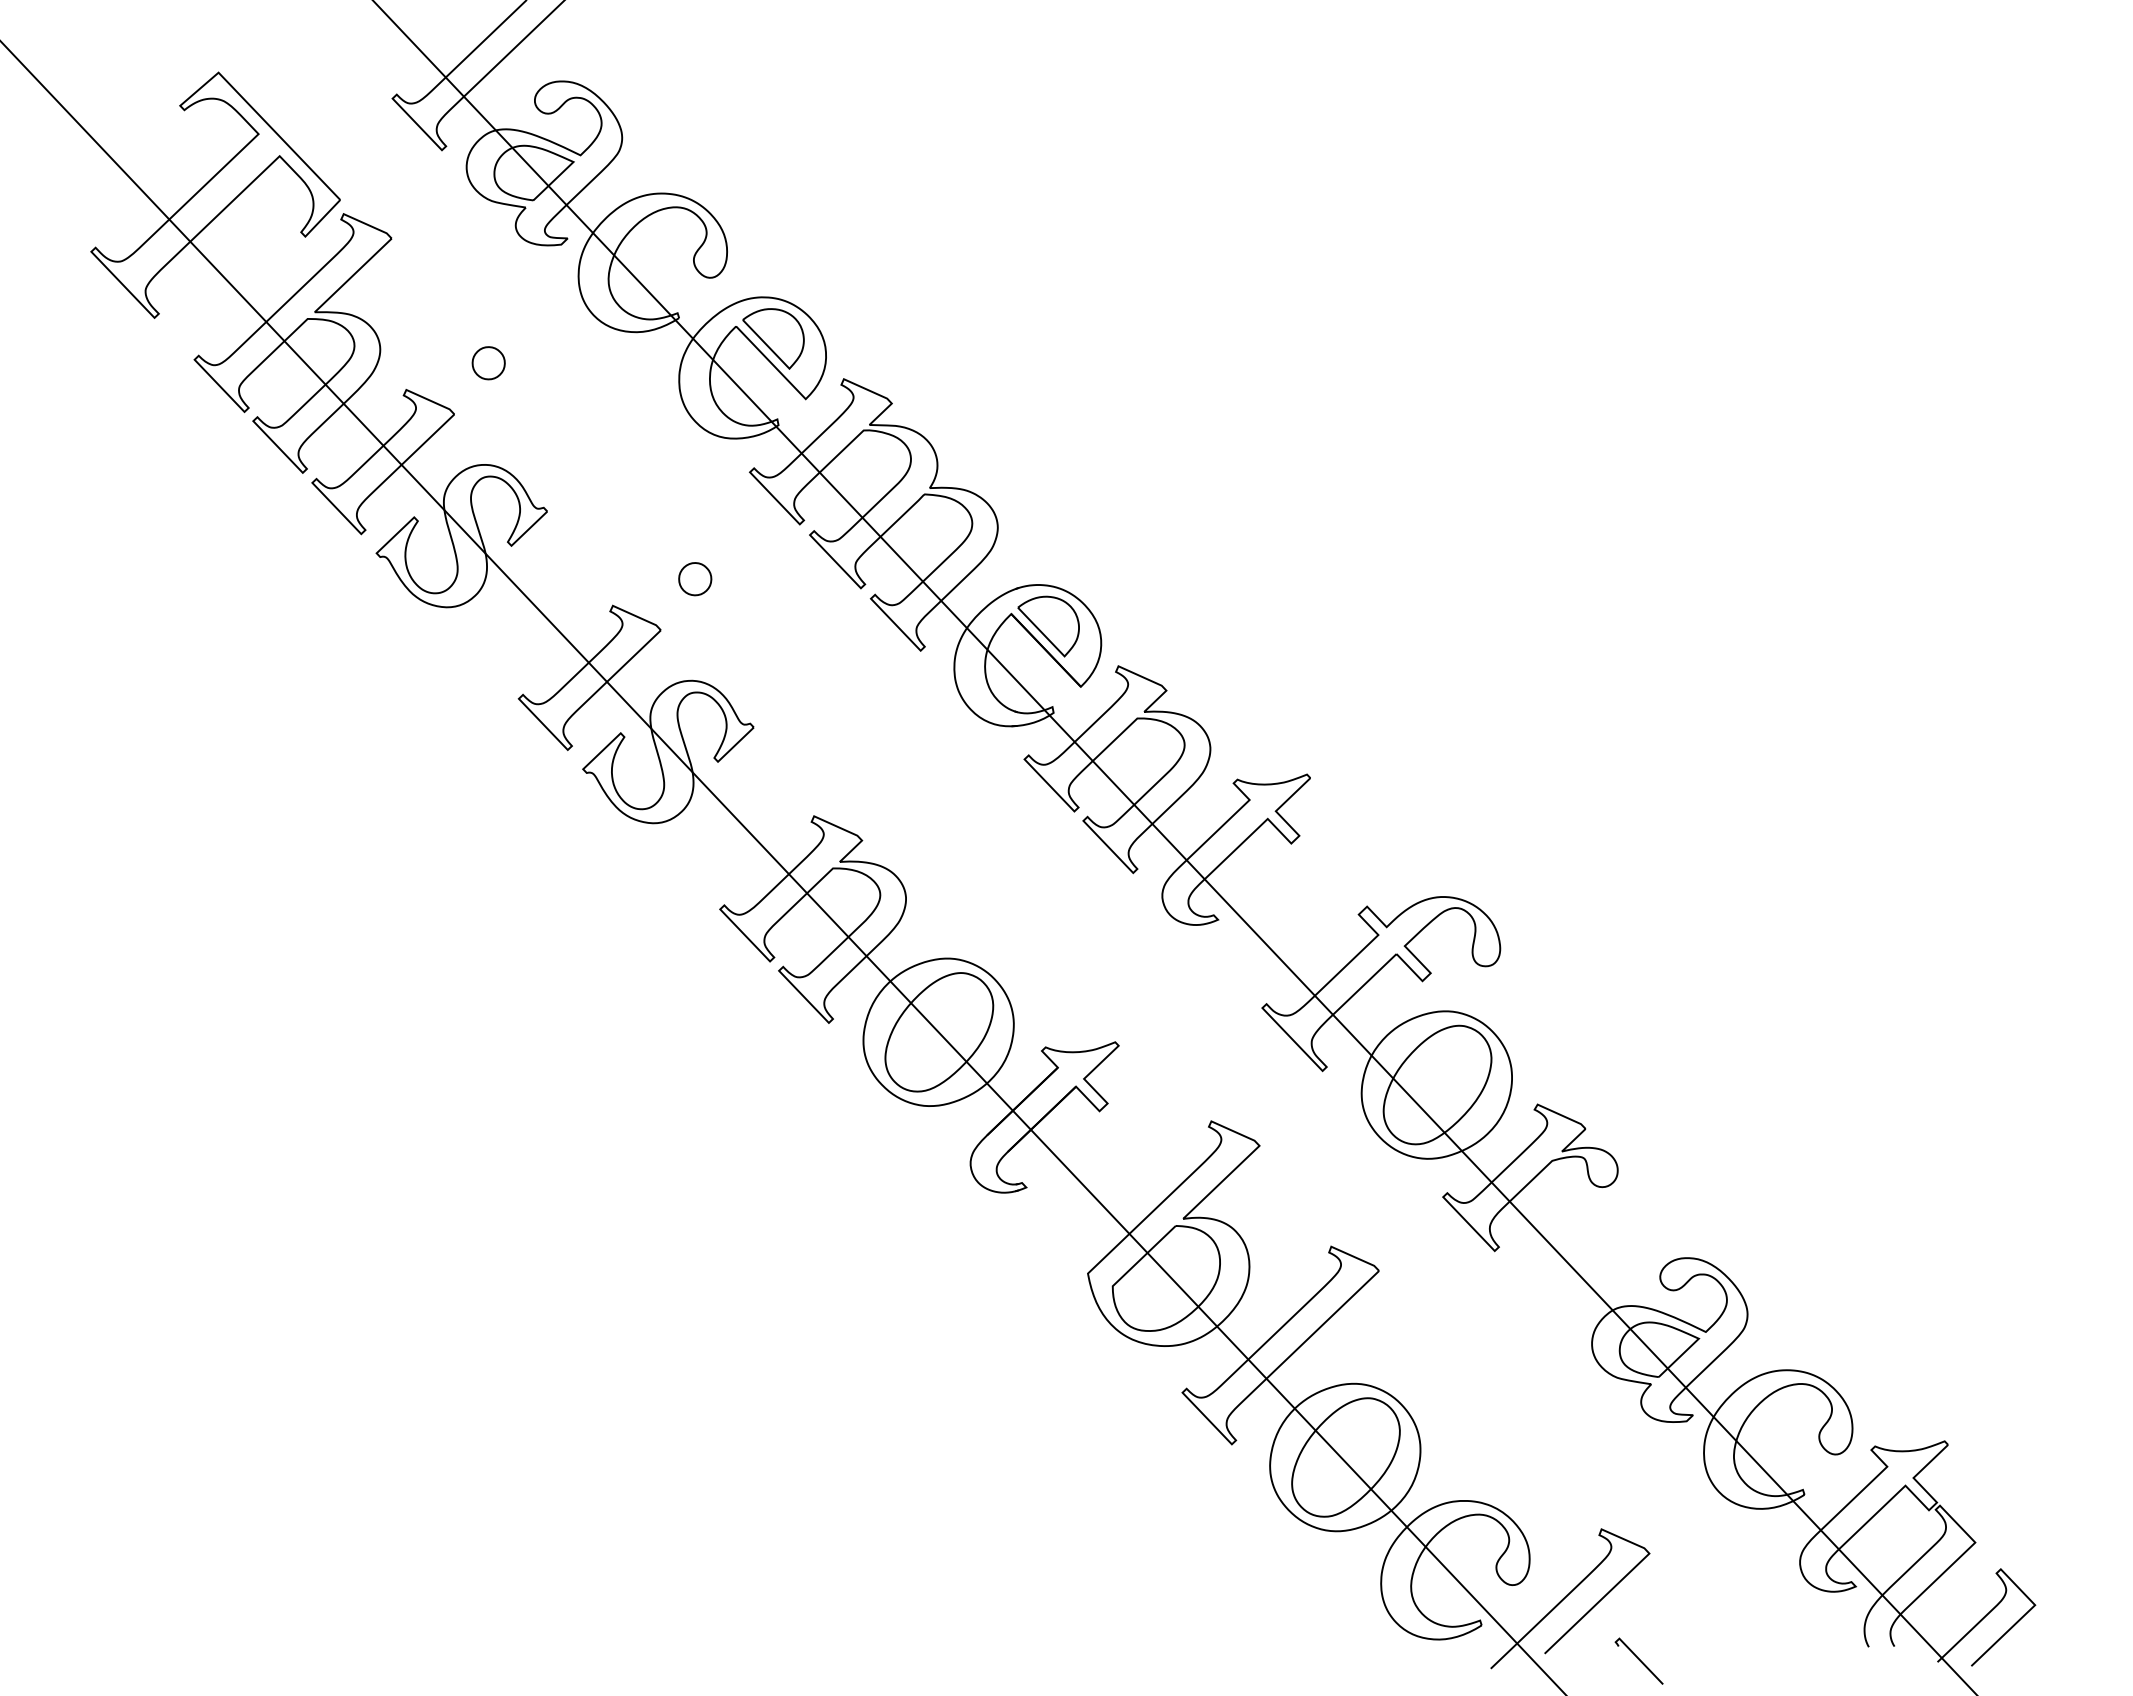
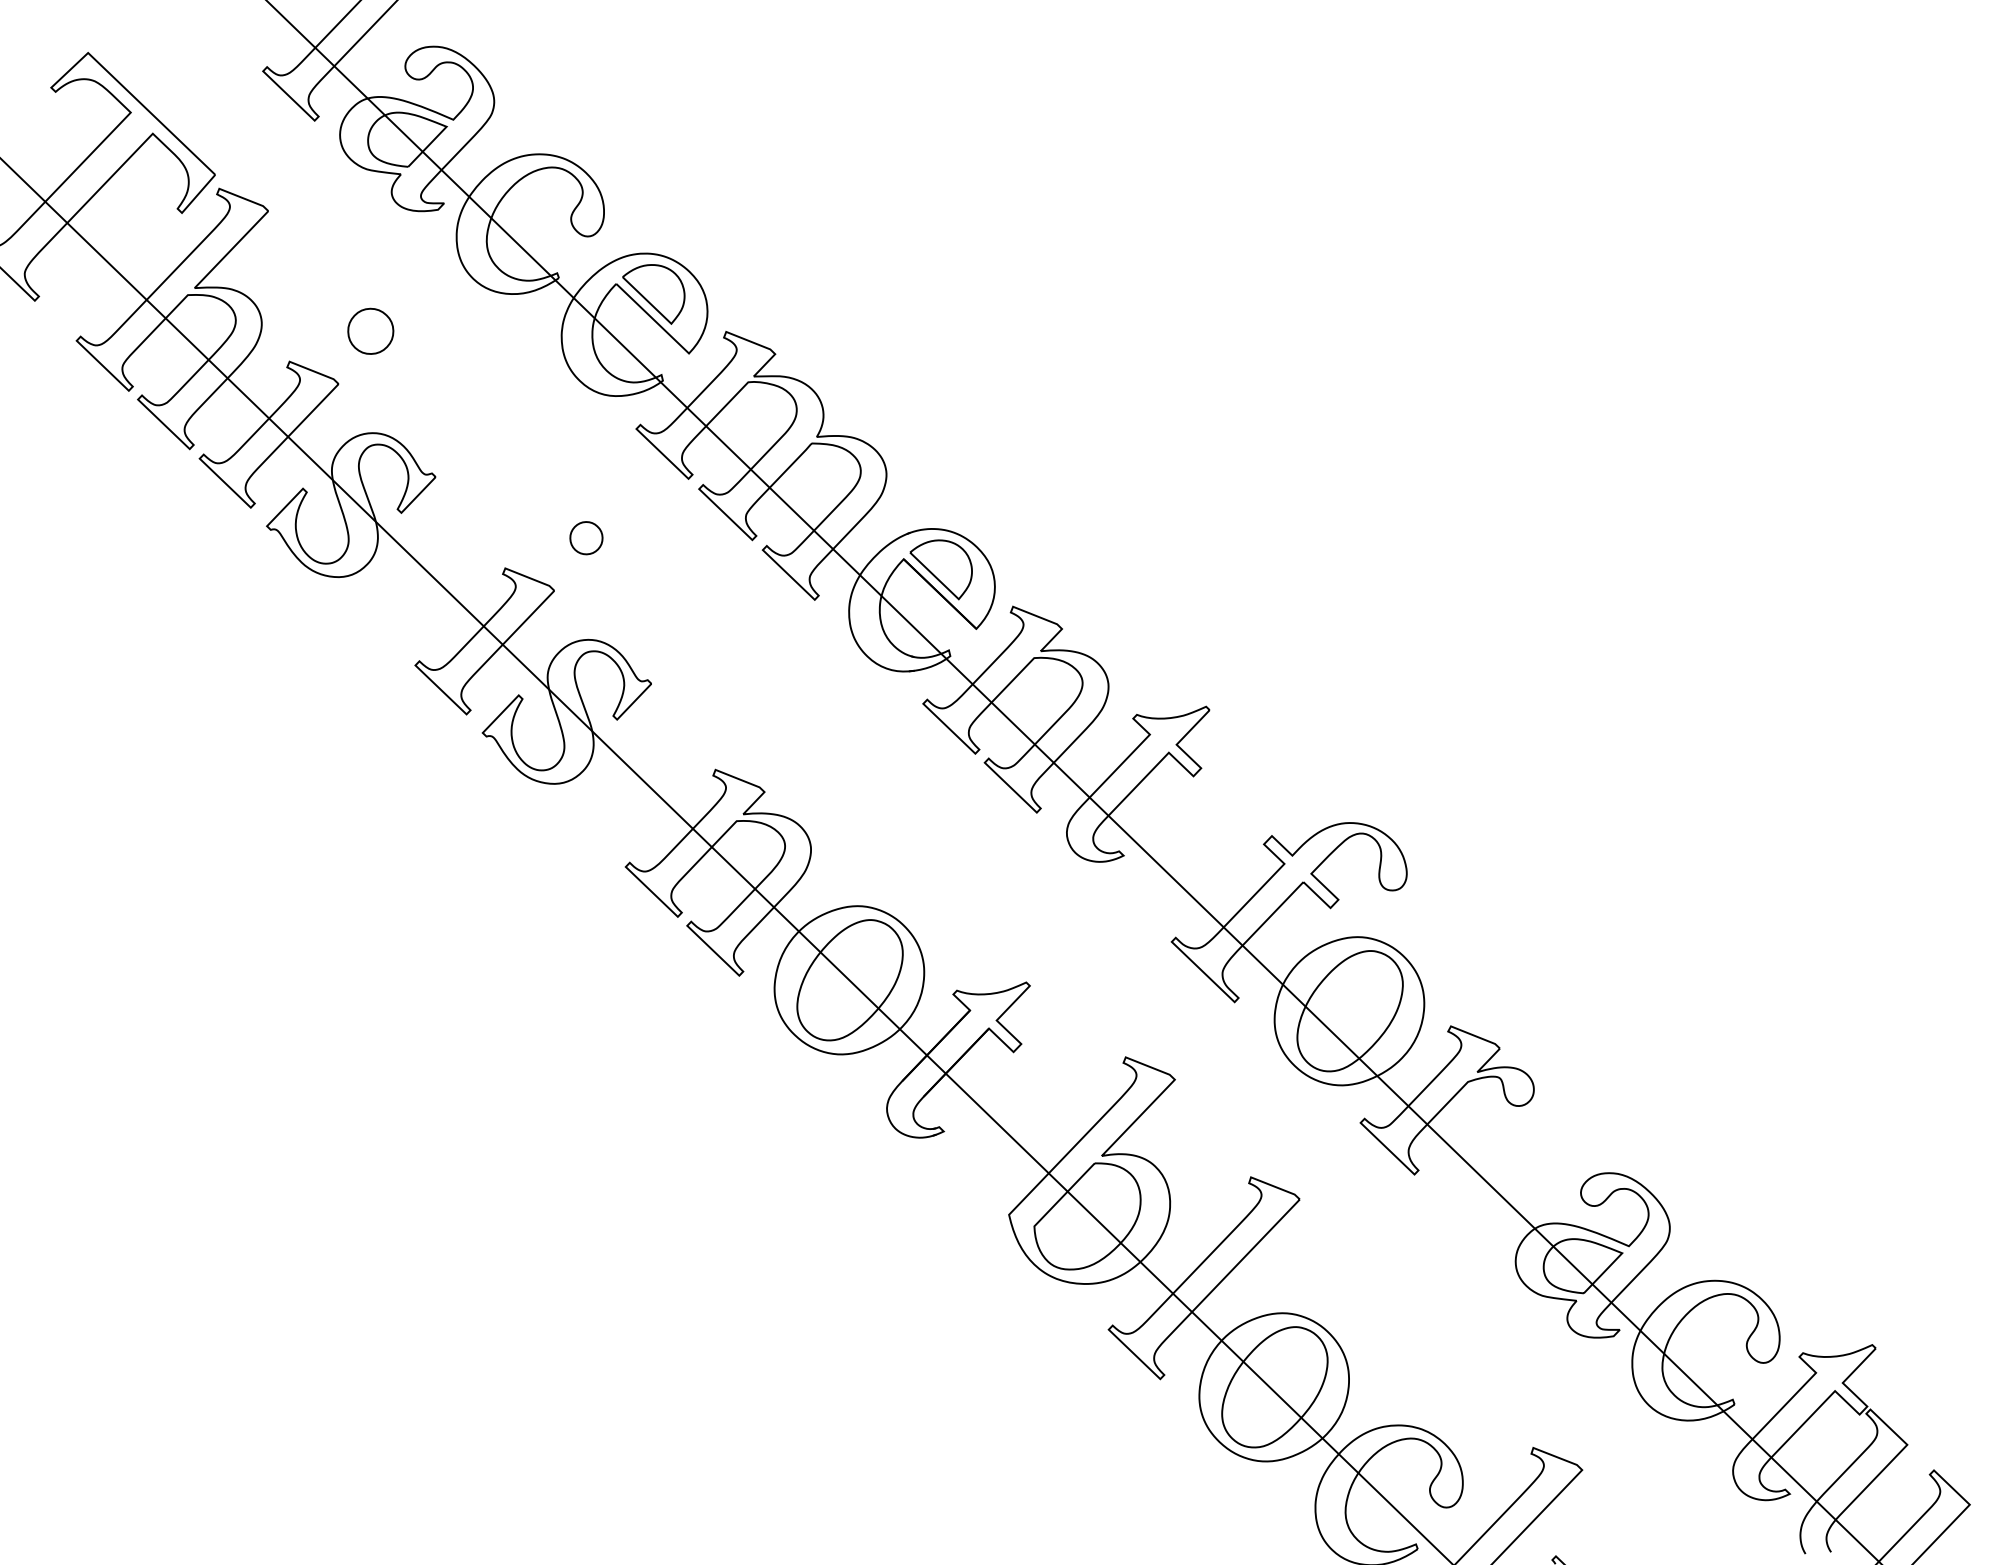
part: (488, 363) -> (370, 331), size x1.4

